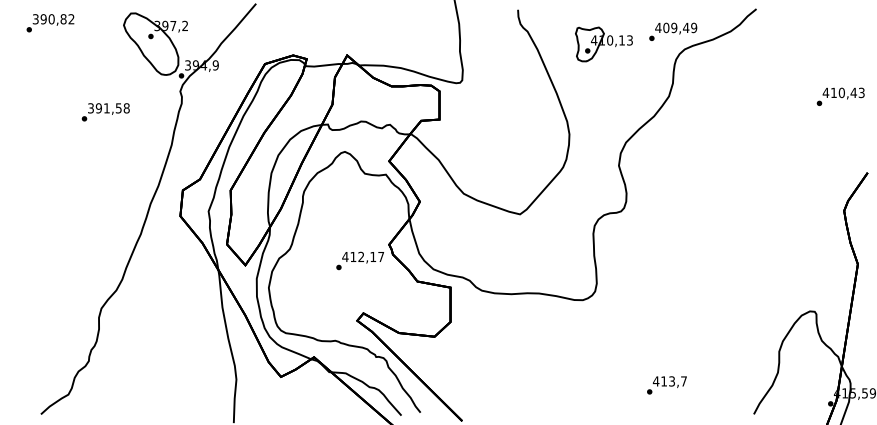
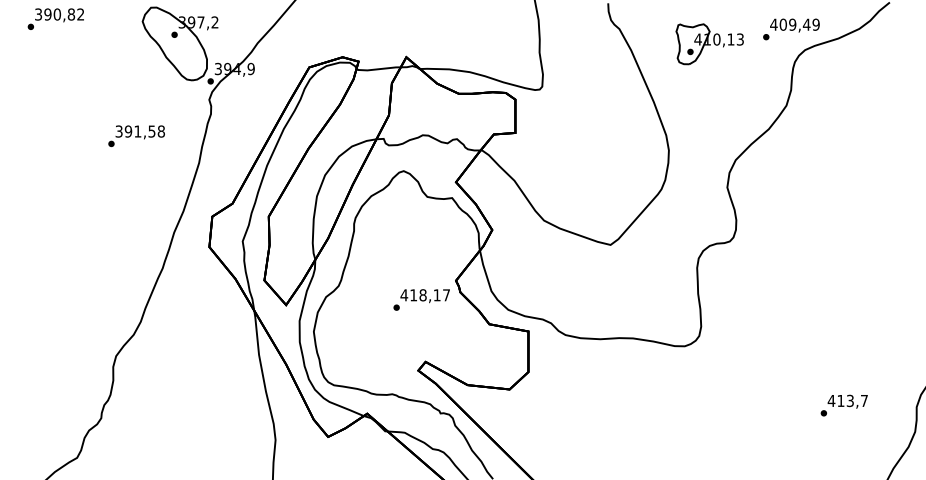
text: (105, 112) -> (136, 136), moved
text: (361, 257) -> (423, 295), 412,17 -> 418,17
text: (666, 385) -> (843, 405), moved

